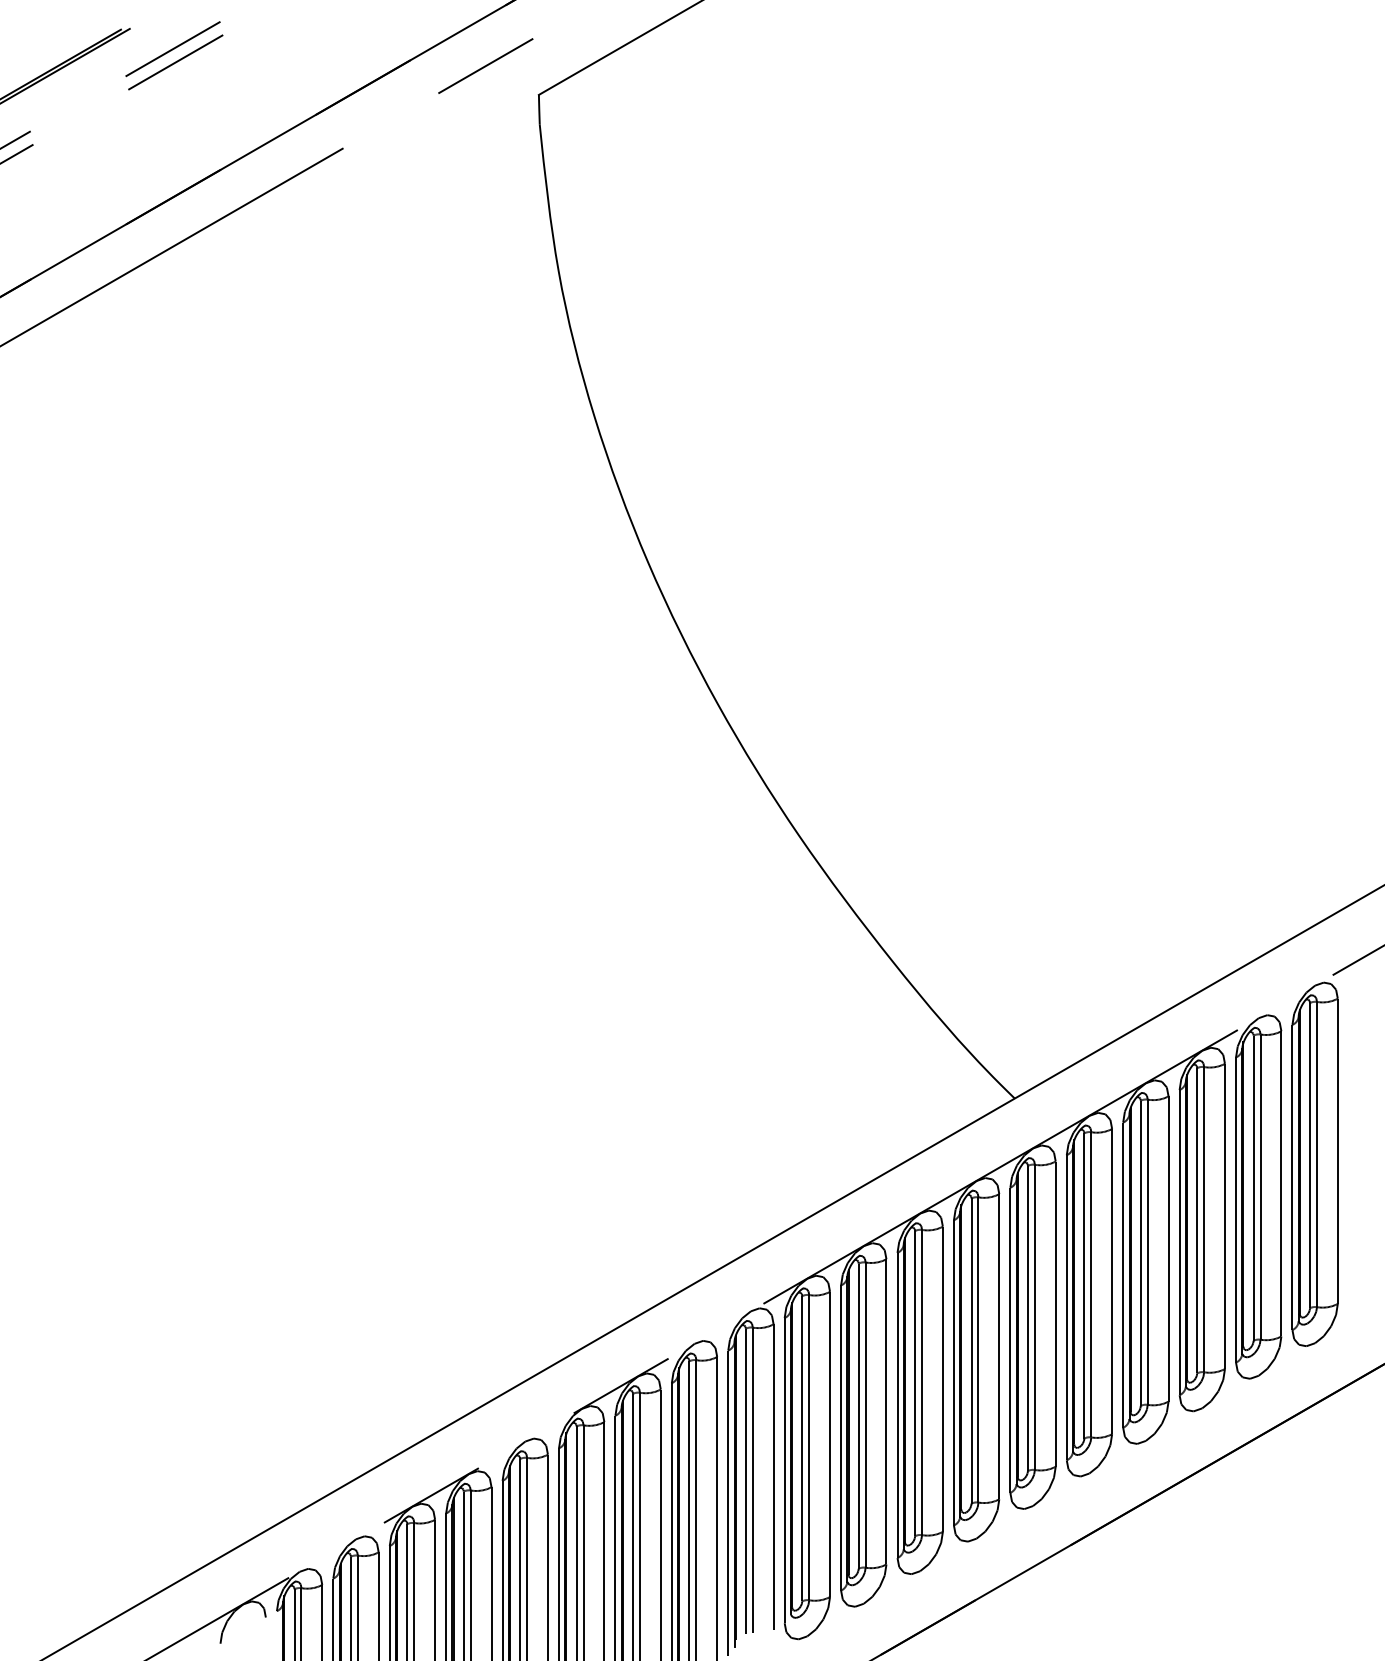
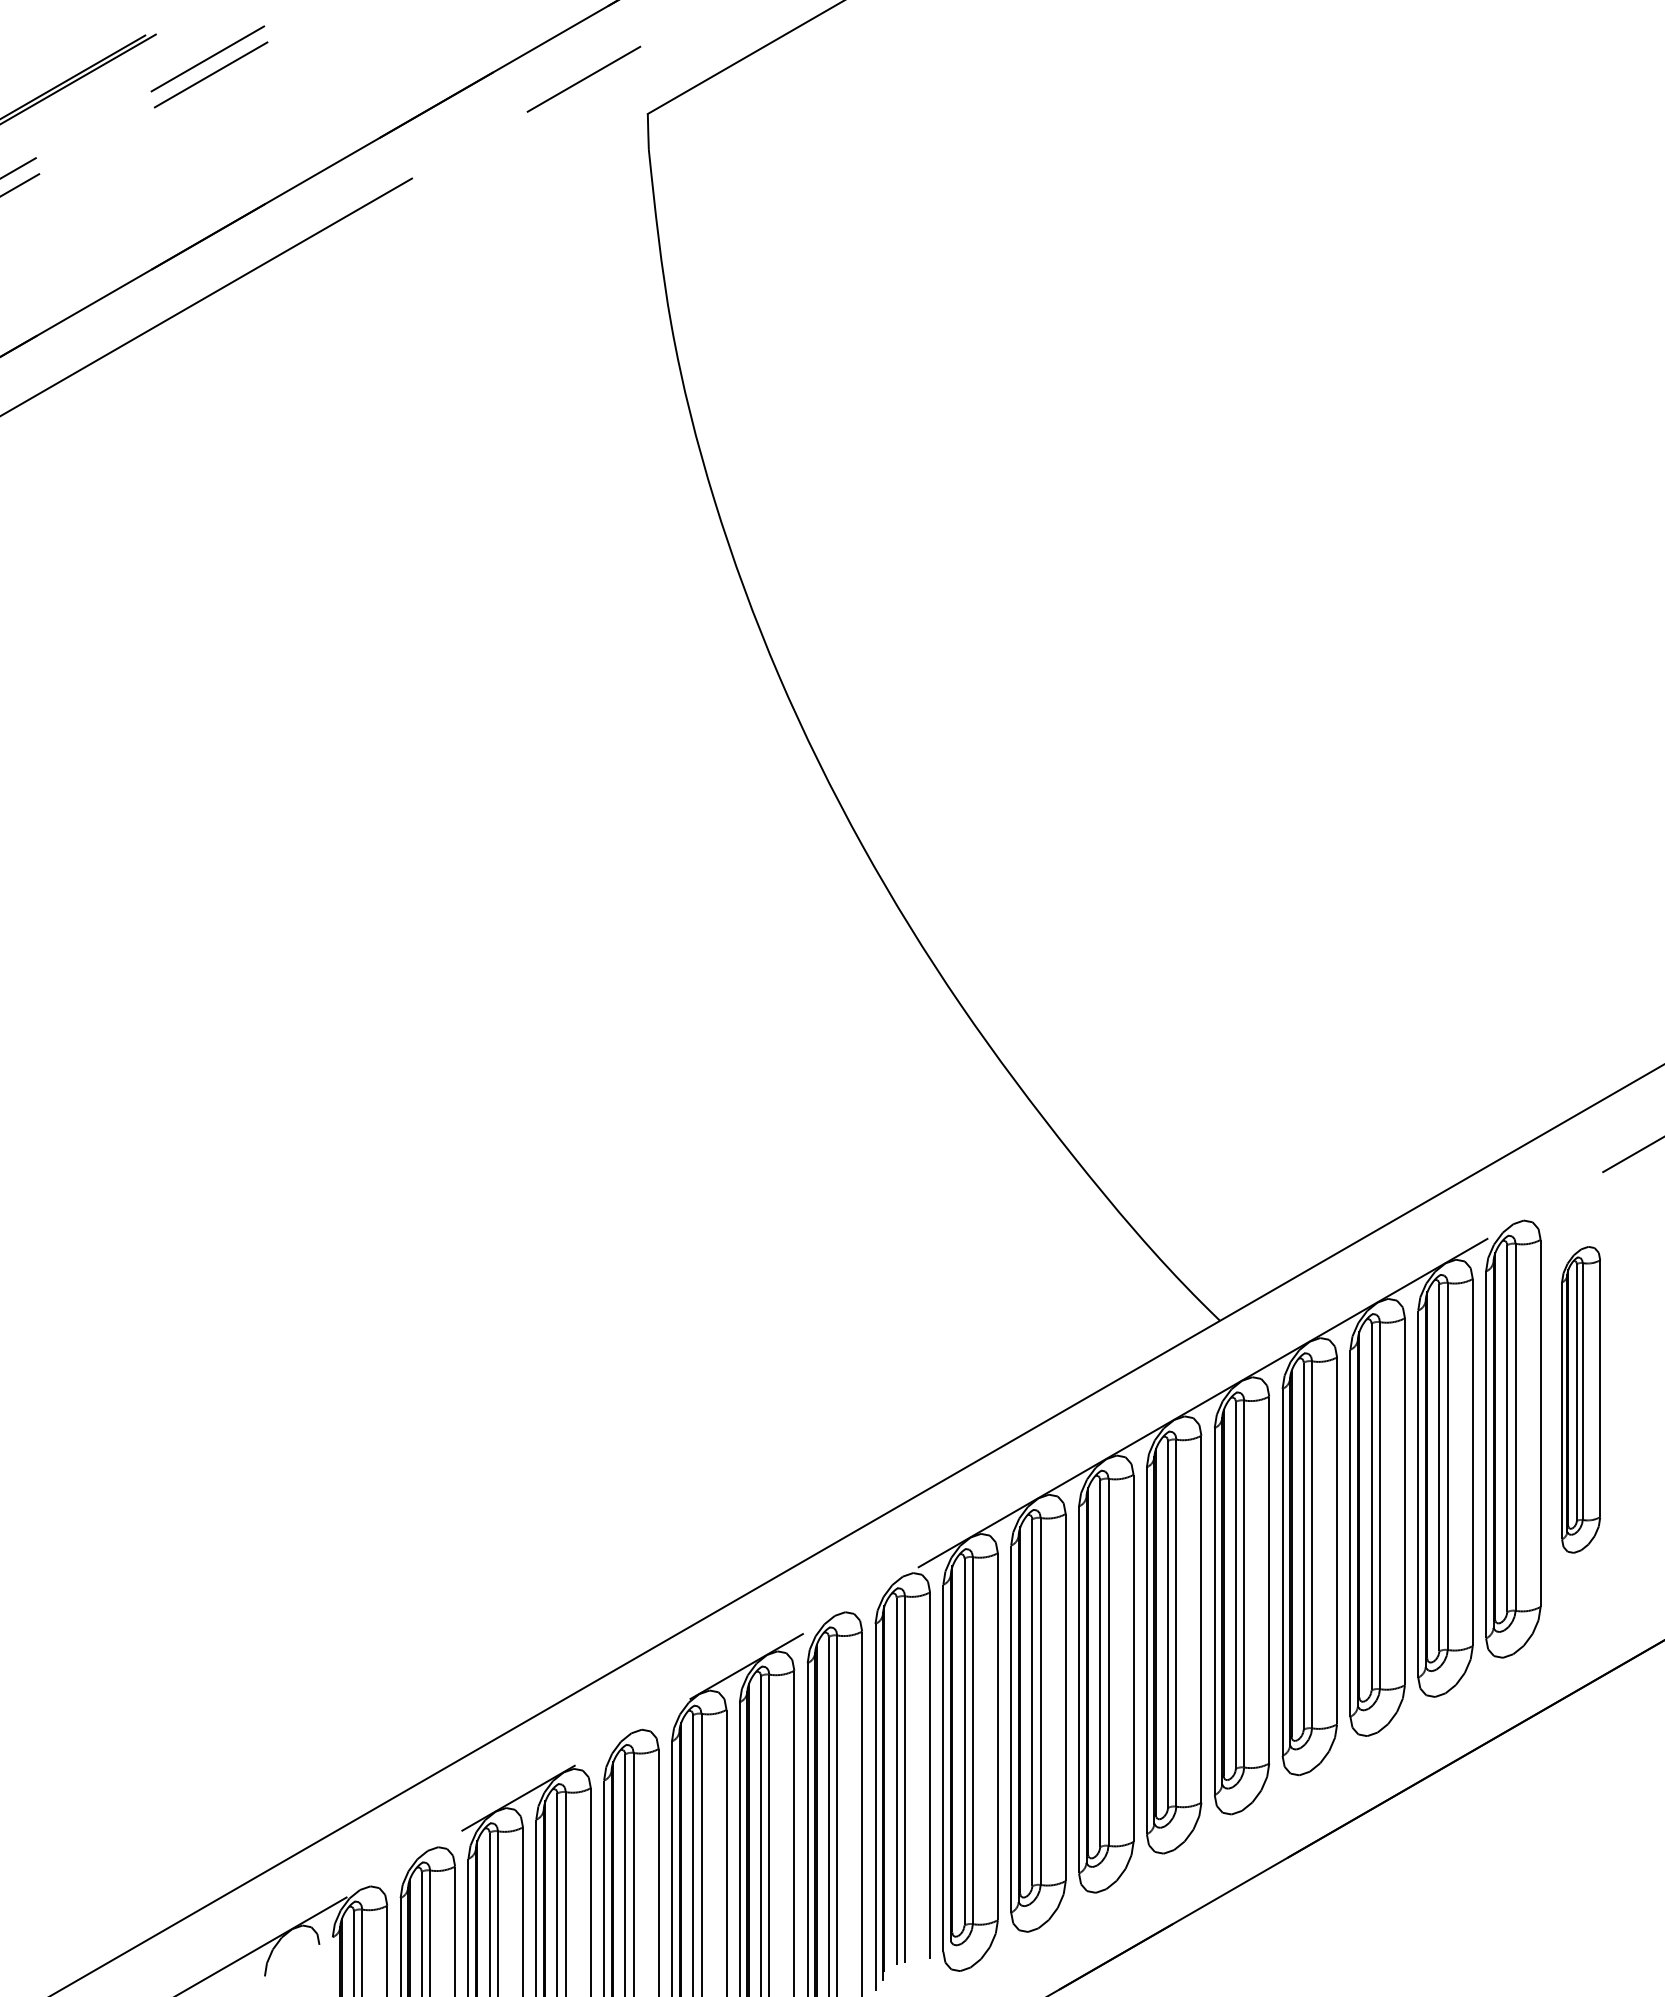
part: (1314, 1163) -> (1580, 1398), size x0.7

